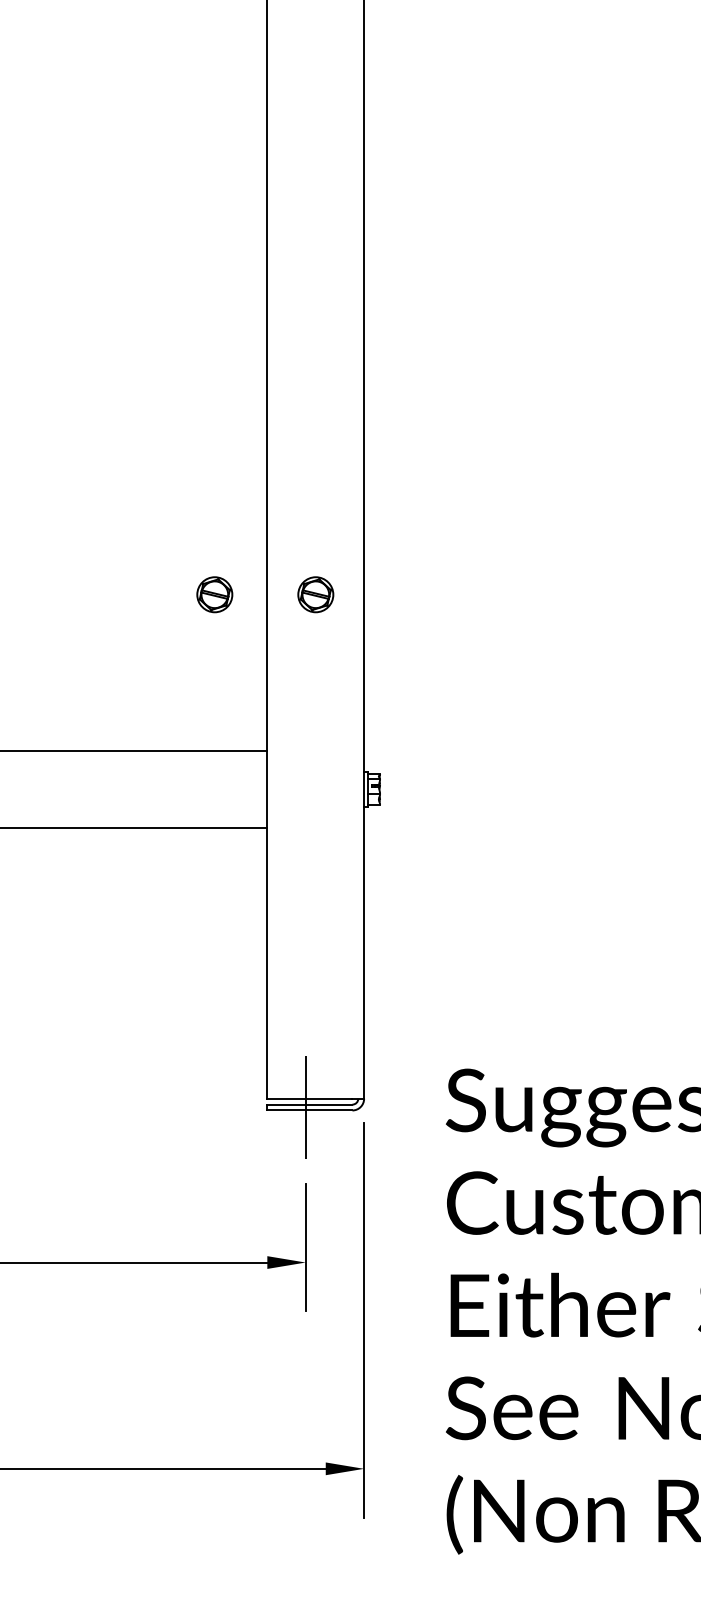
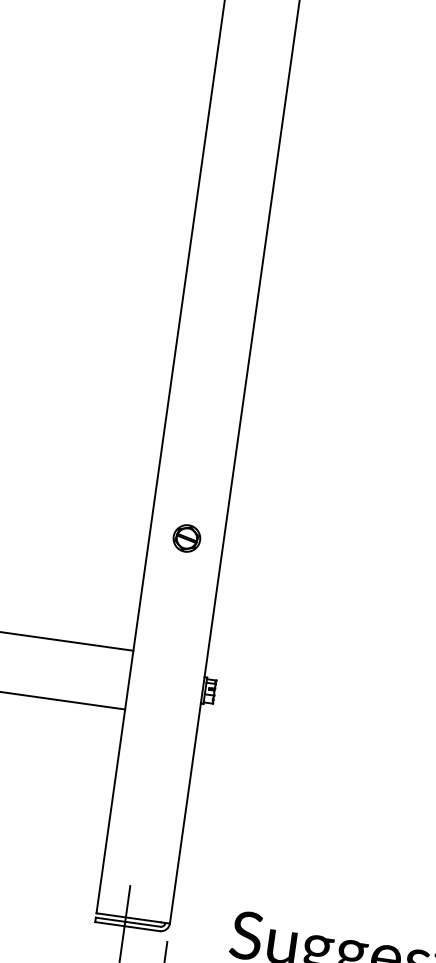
part: (214, 594) -> (110, 527), removed

